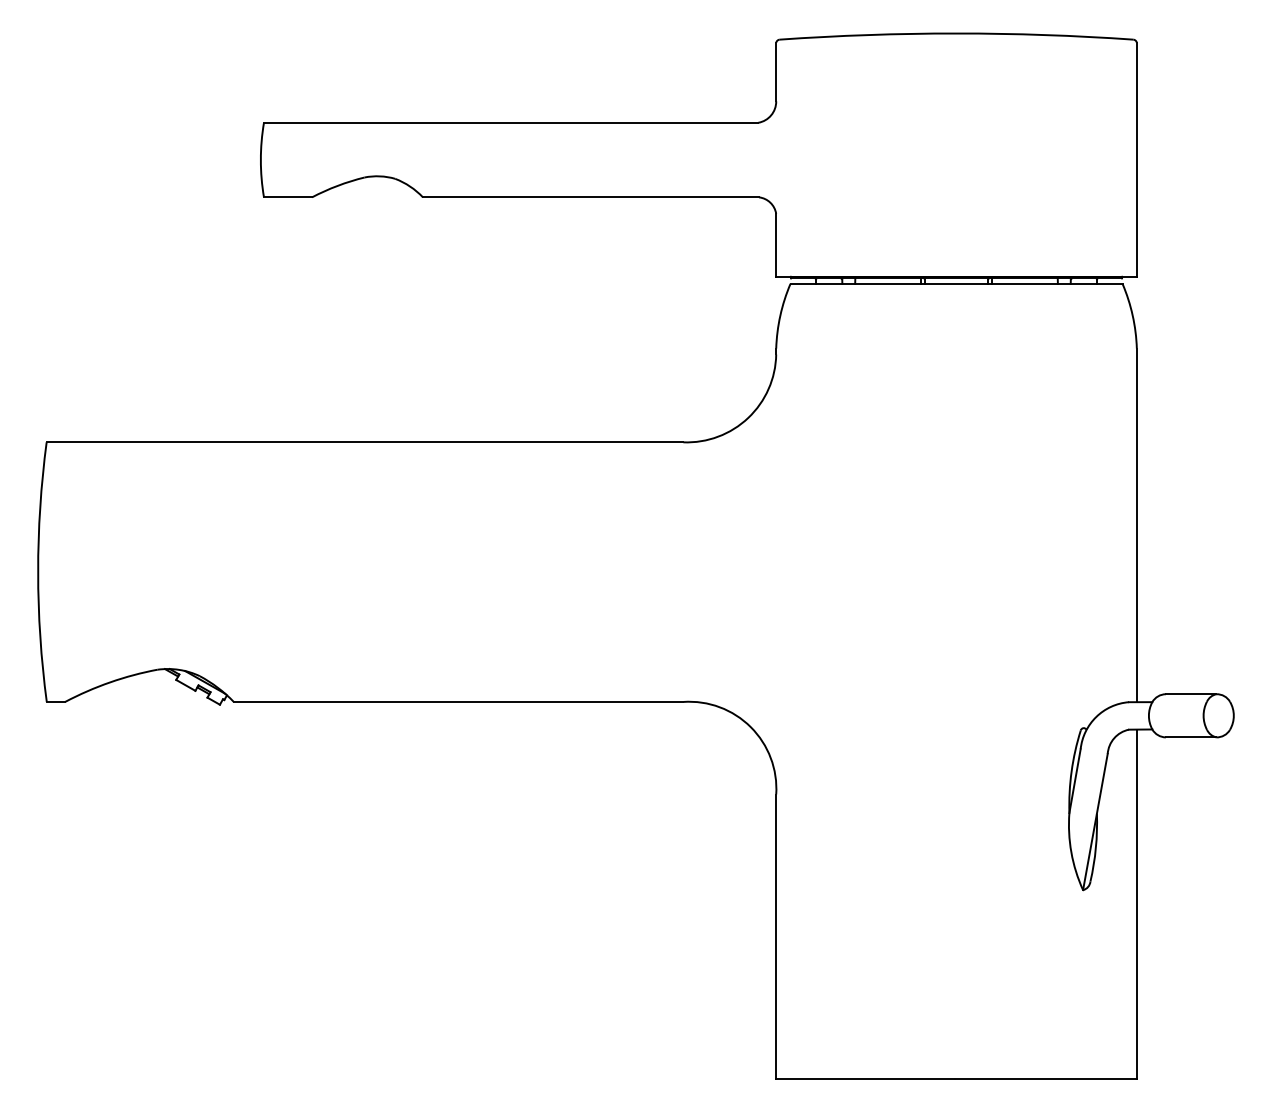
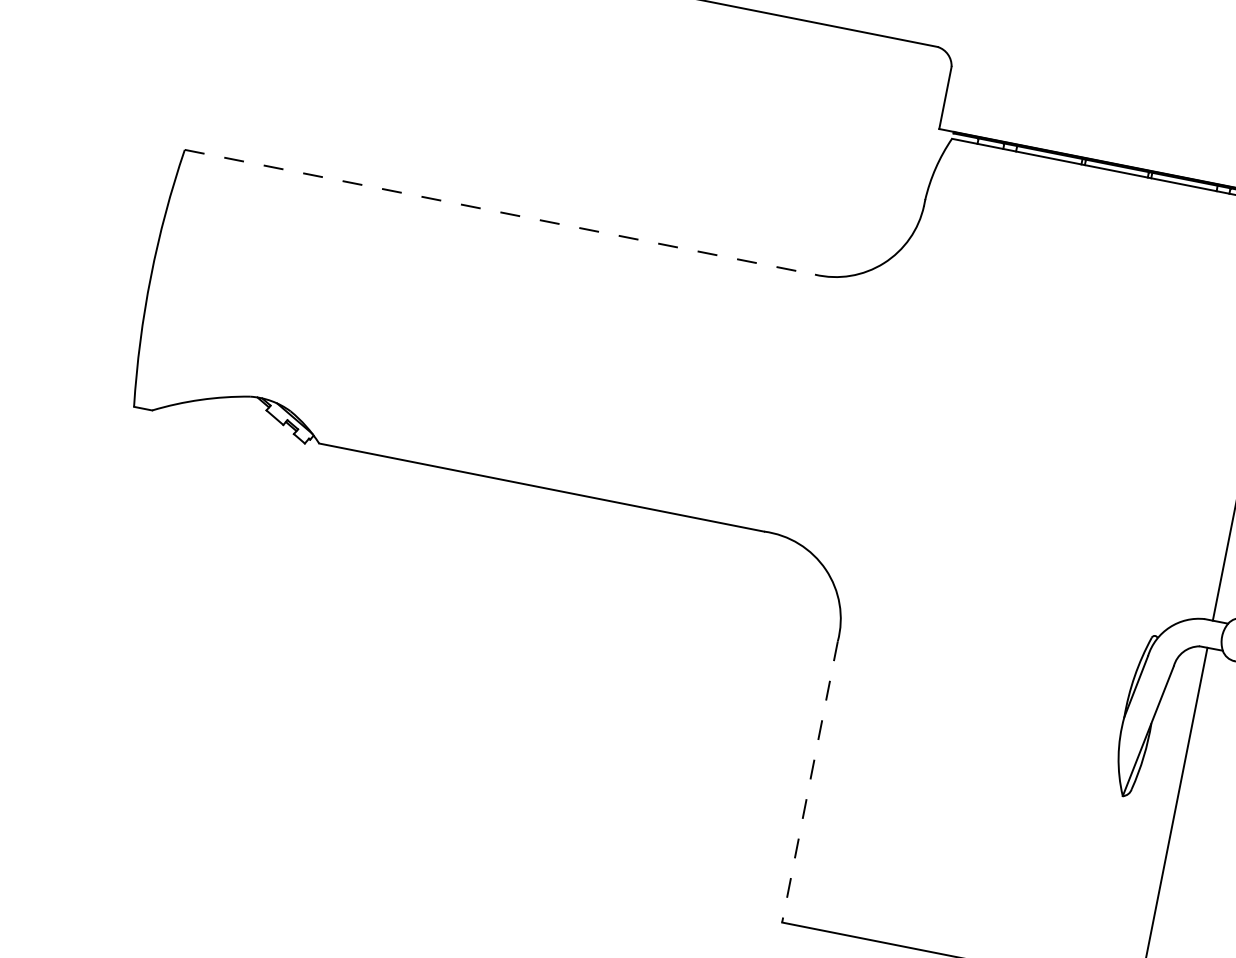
line: (365, 442) -> (500, 212), solid -> dashed
line: (776, 937) -> (810, 782), solid -> dashed

